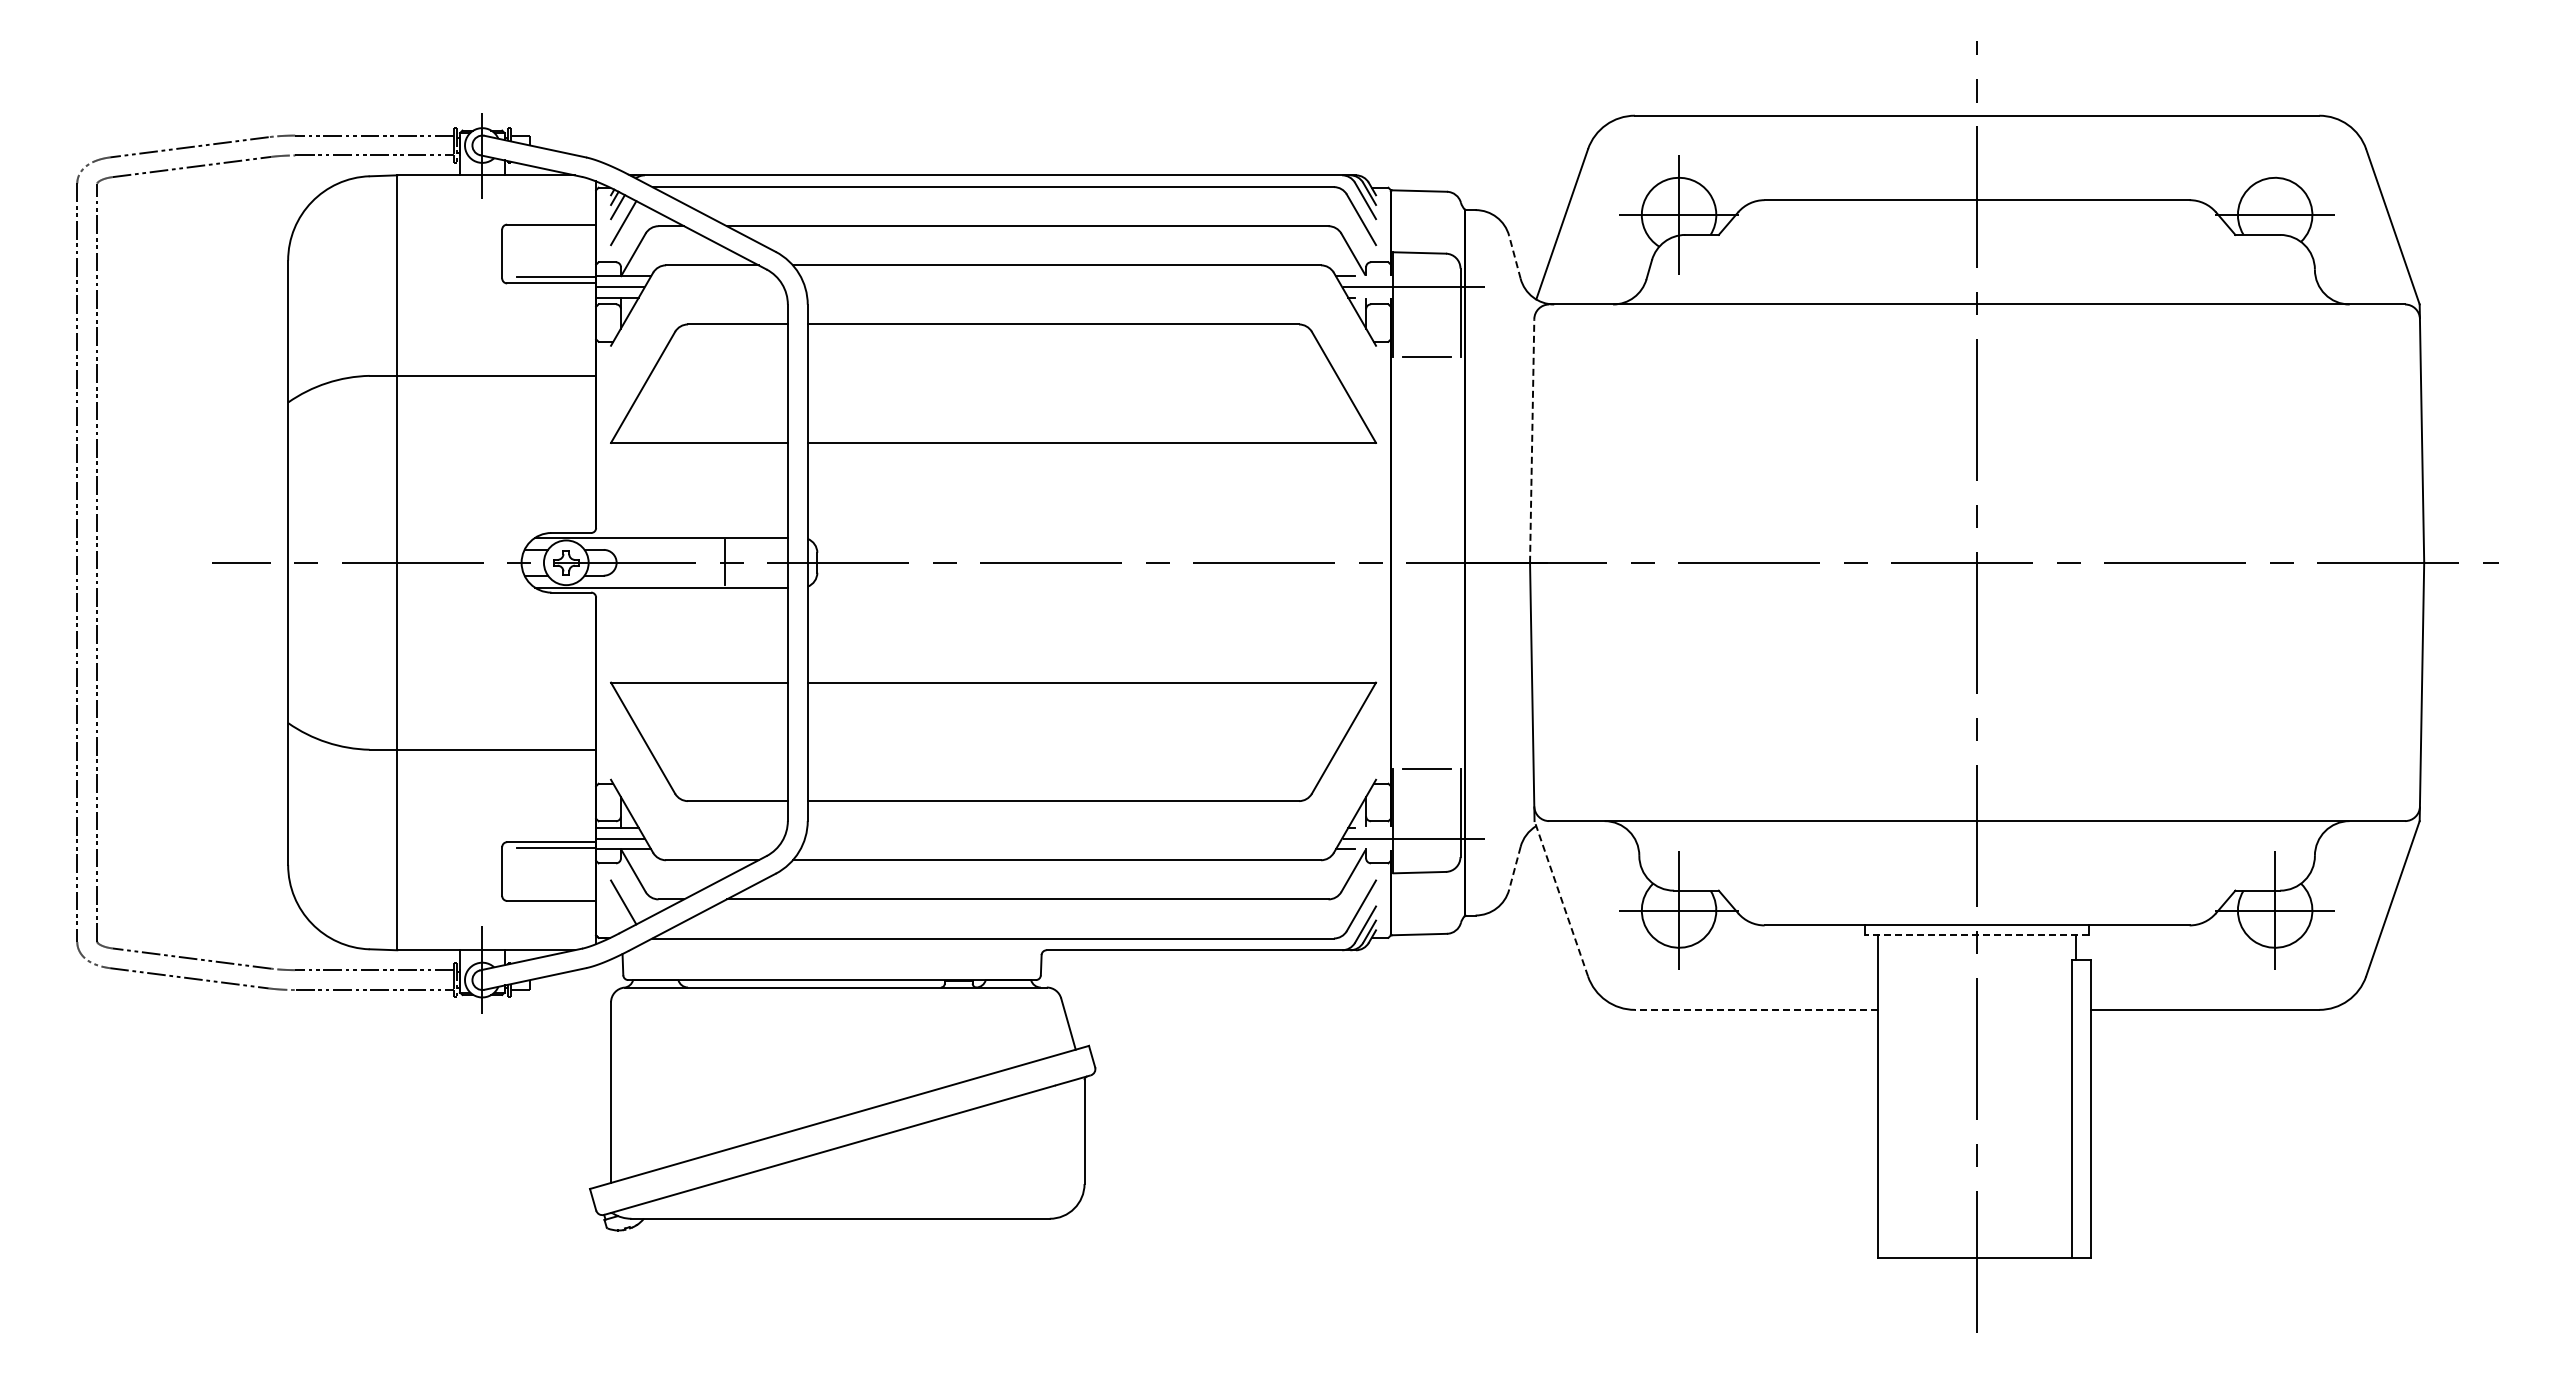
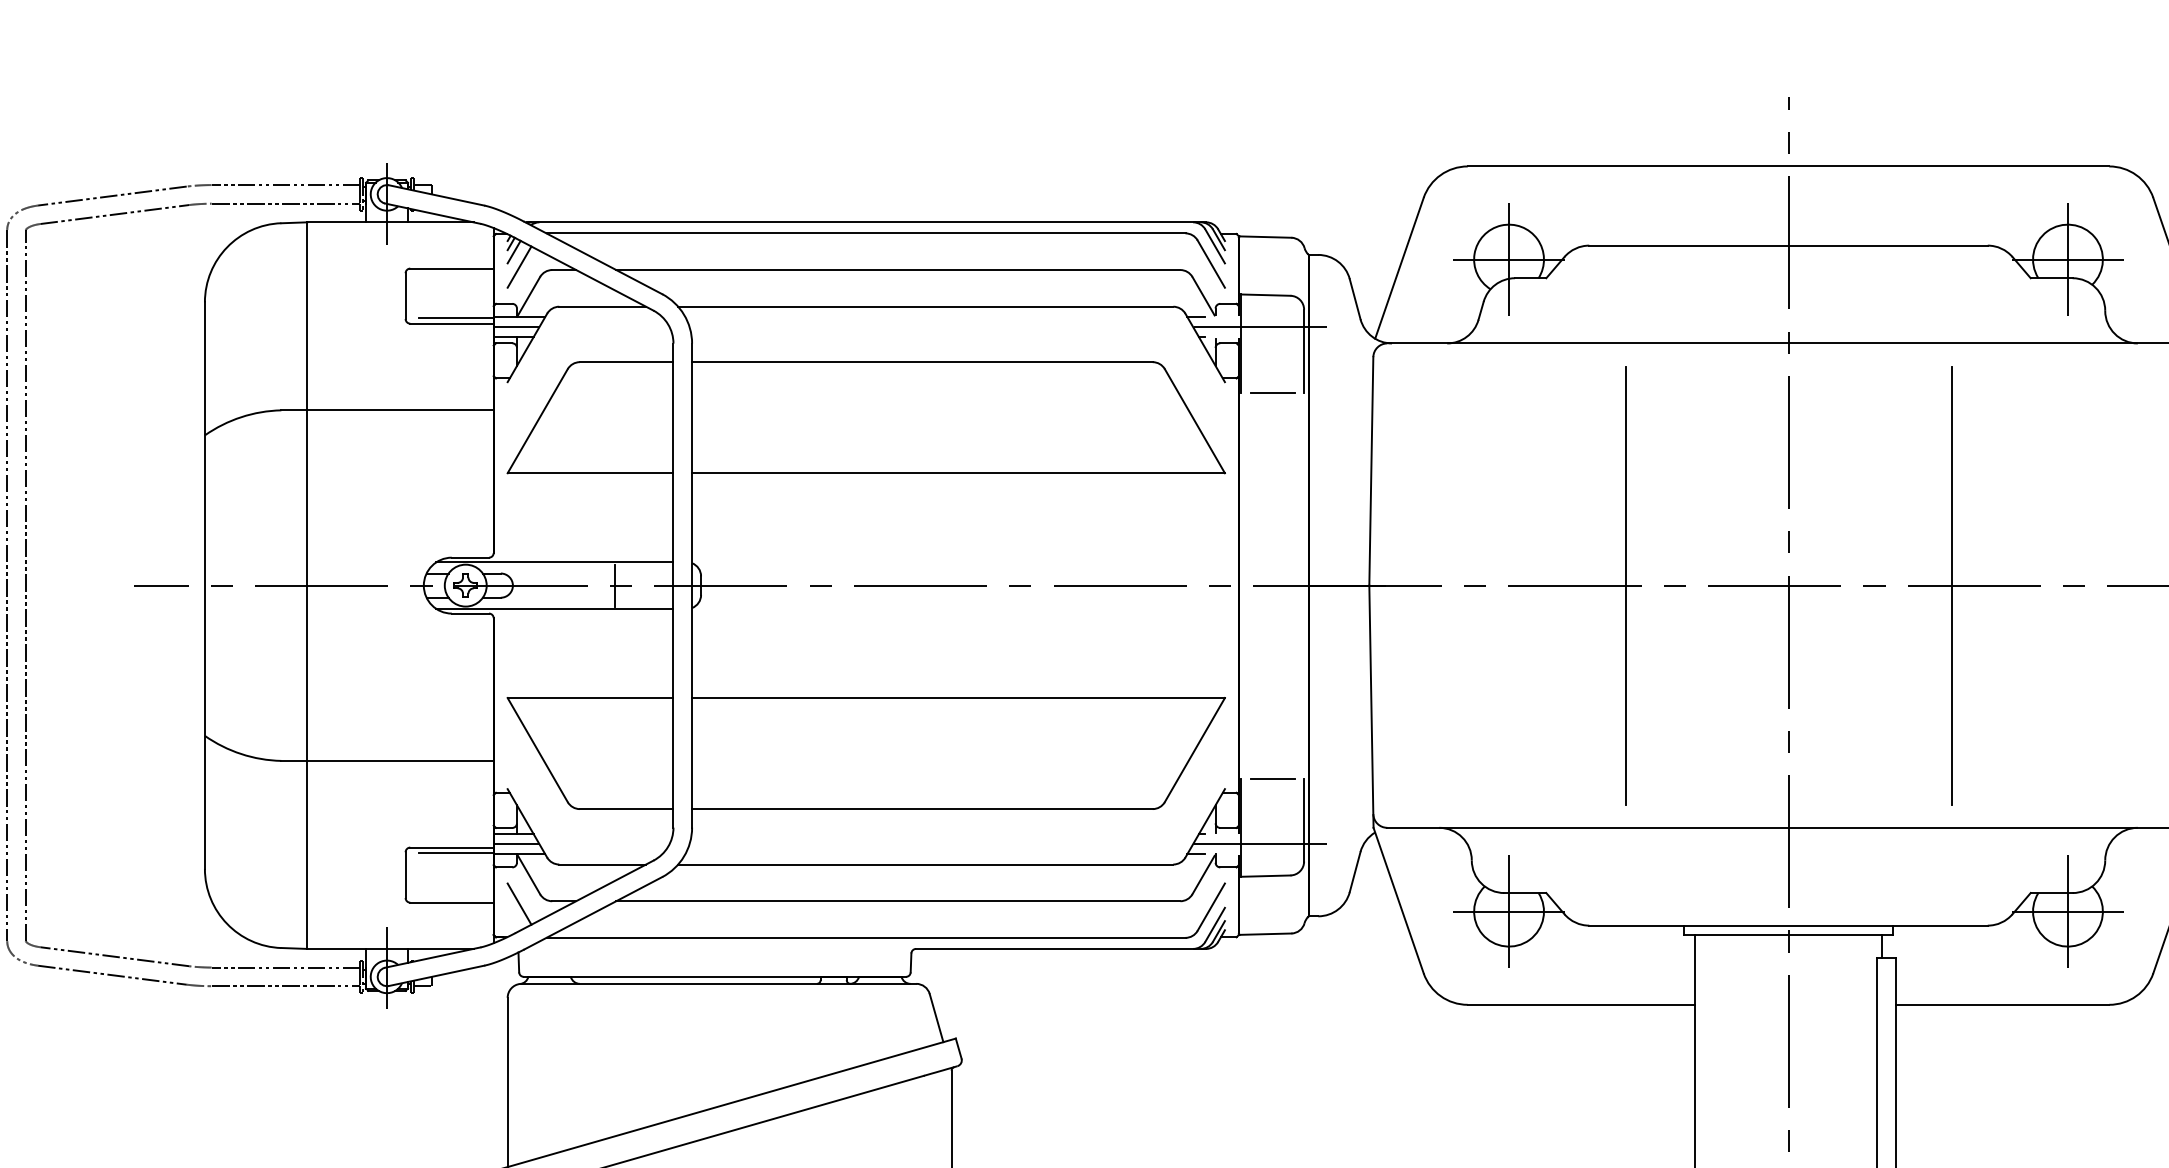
line: (2275, 215) -> (2068, 260), added
line: (1514, 256) -> (1354, 298), dashed -> solid
line: (1532, 440) -> (1371, 470), dashed -> solid
line: (1803, 562) -> (1625, 585), added
line: (2150, 562) -> (1951, 585), added
line: (1514, 868) -> (1354, 872), dashed -> solid
line: (1561, 898) -> (1398, 900), dashed -> solid
line: (1977, 935) -> (1788, 935), dashed -> solid
line: (1755, 1009) -> (1580, 1004), dashed -> solid

